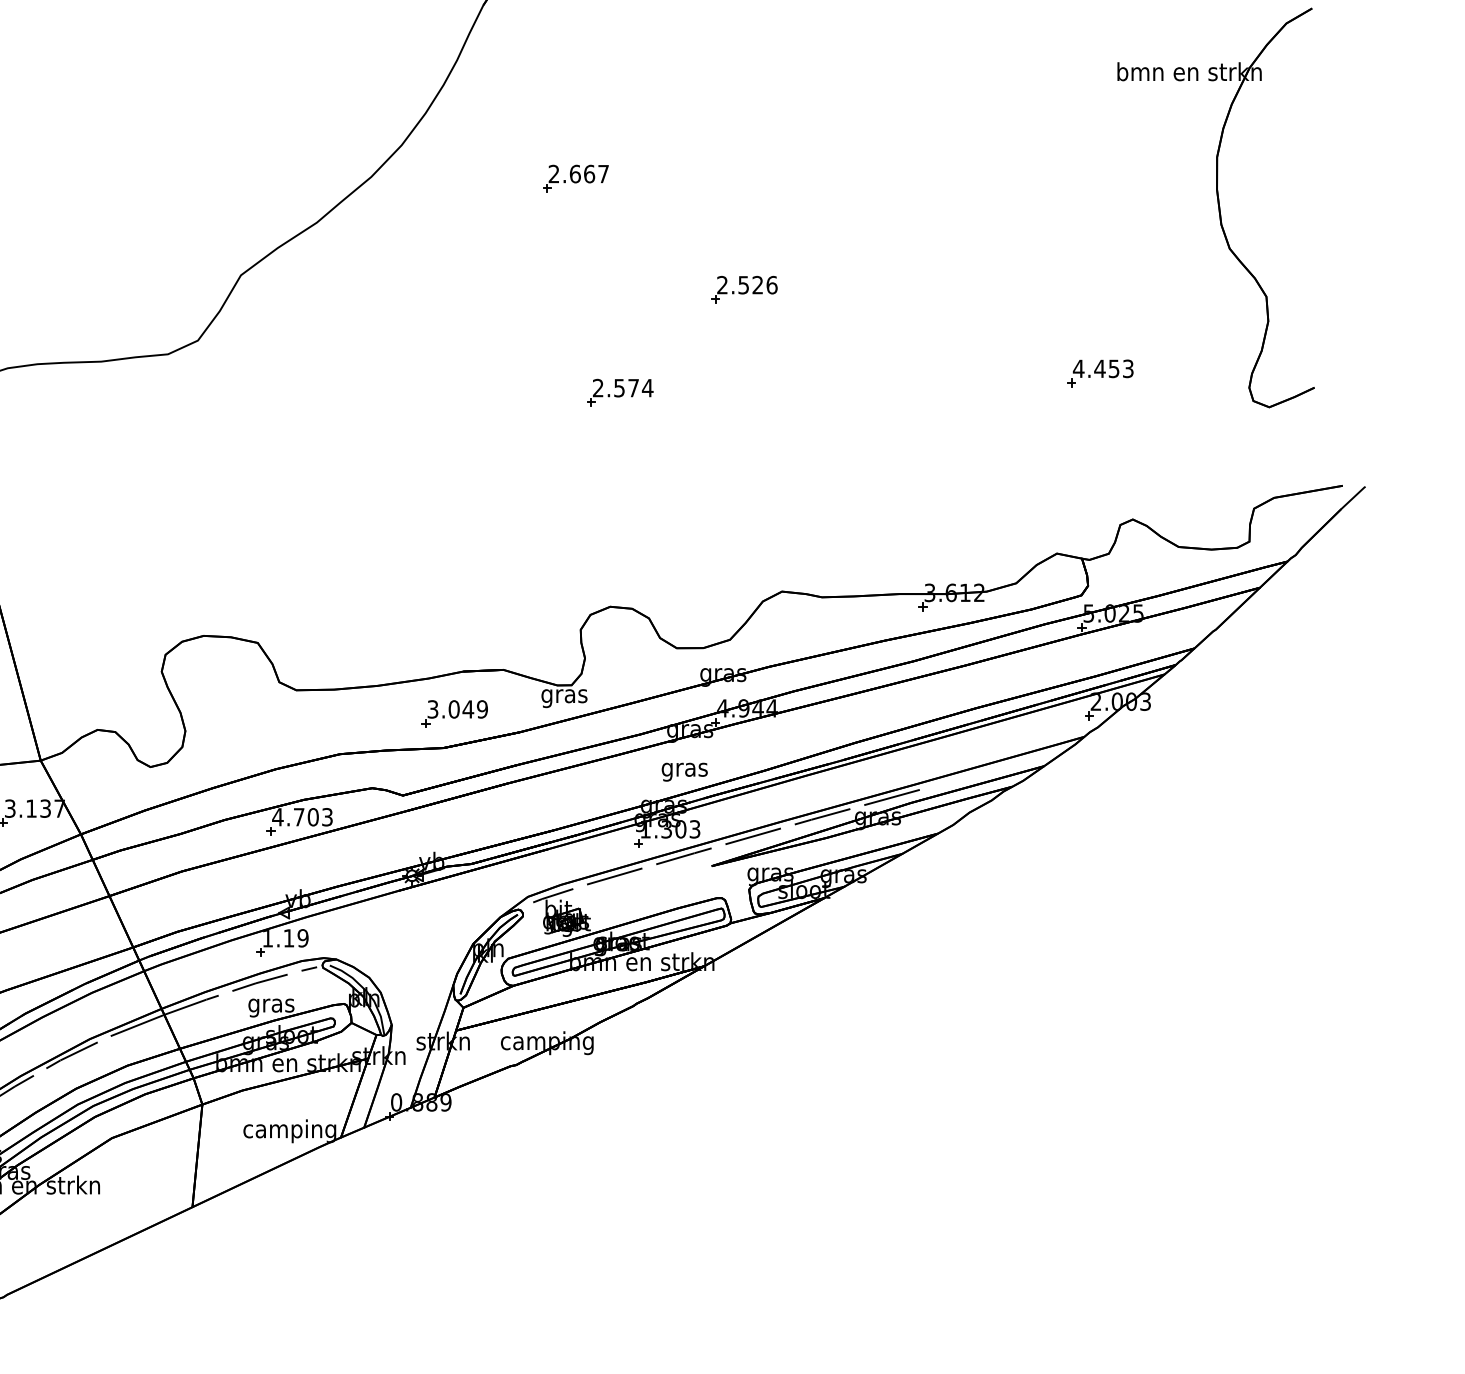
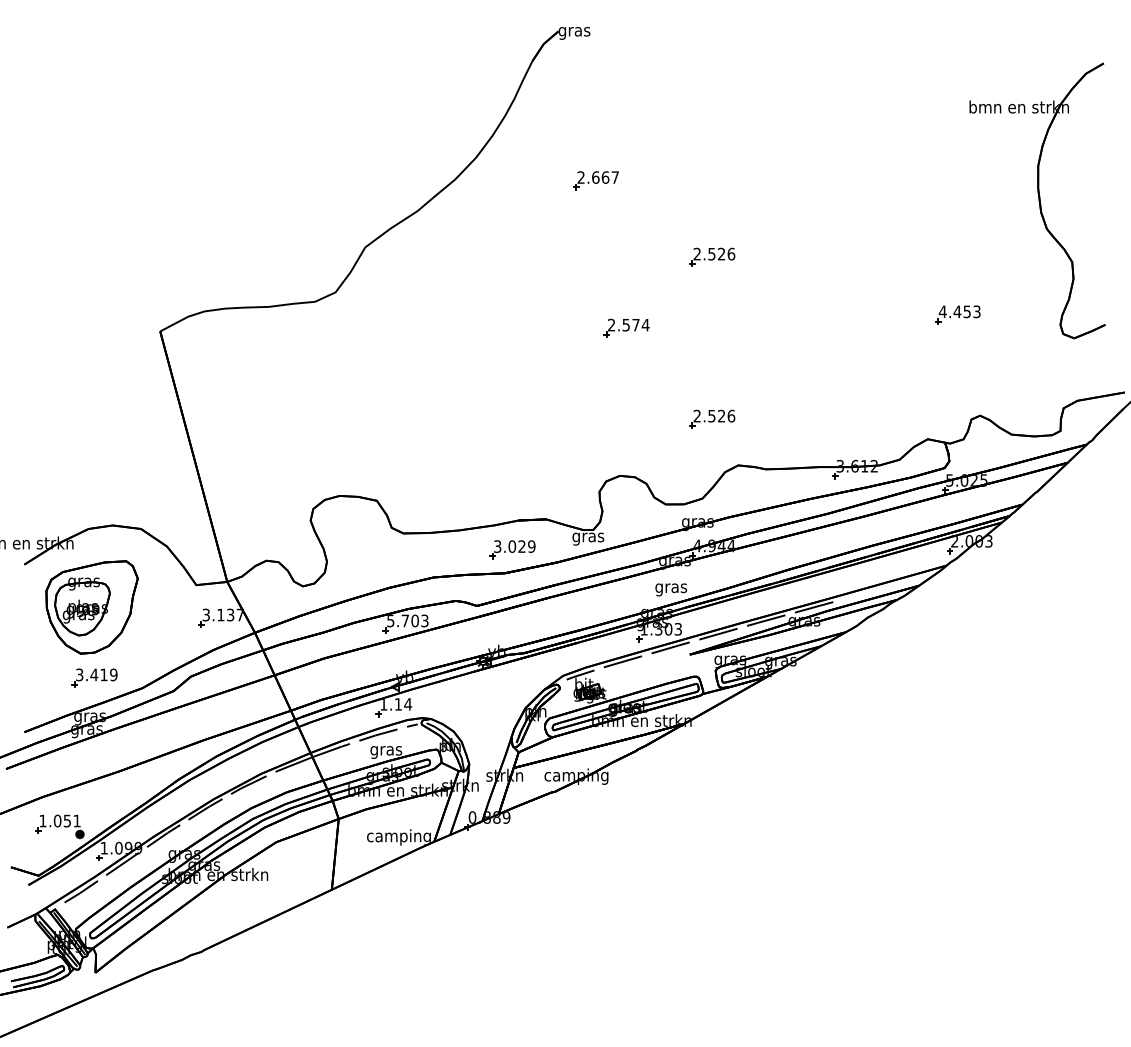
part: (744, 523) -> (712, 418), added
text: (468, 709) -> (522, 546), 3.049 -> 3.029
text: (277, 818) -> (390, 621), 4.703 -> 5.703
text: (303, 938) -> (408, 704), 1.19 -> 1.14

